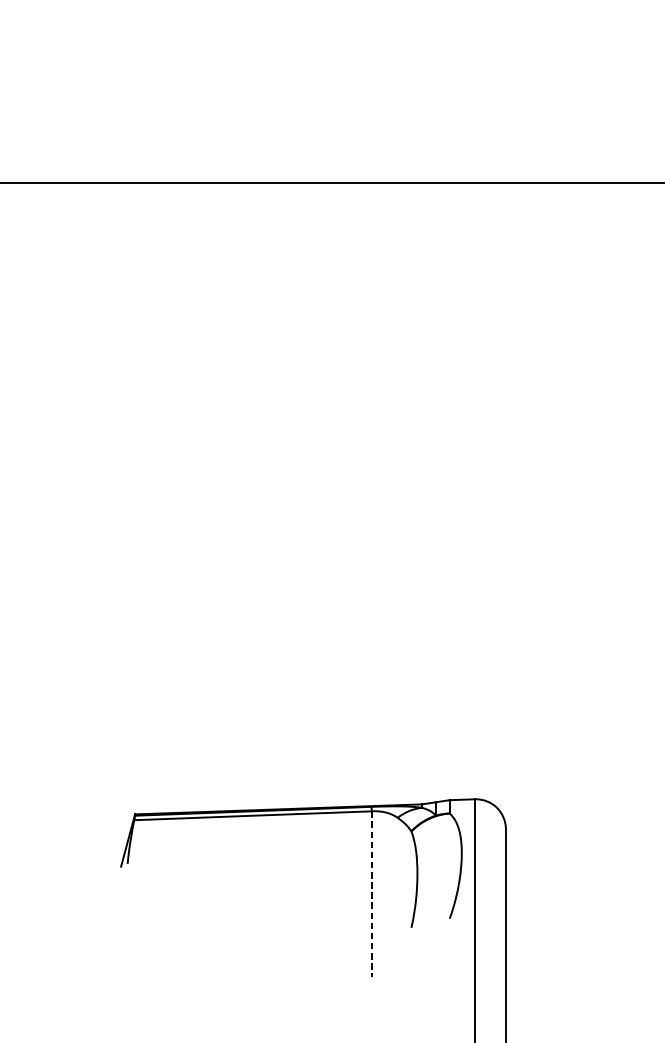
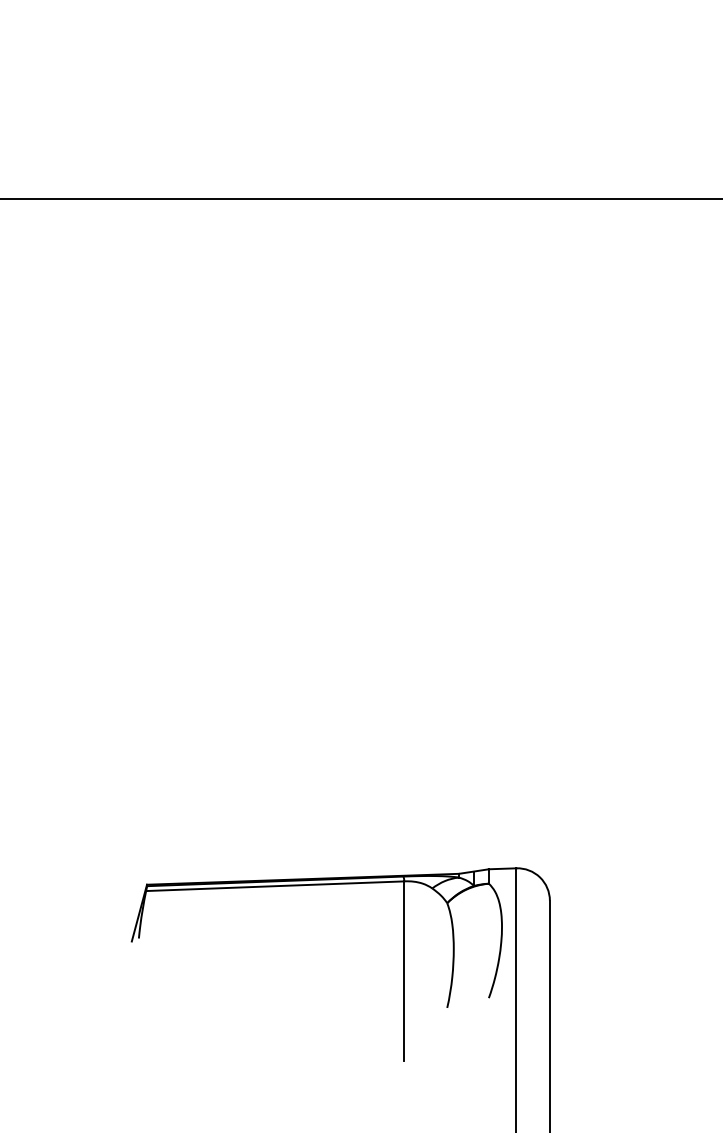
line: (372, 894) -> (404, 971), dashed -> solid

